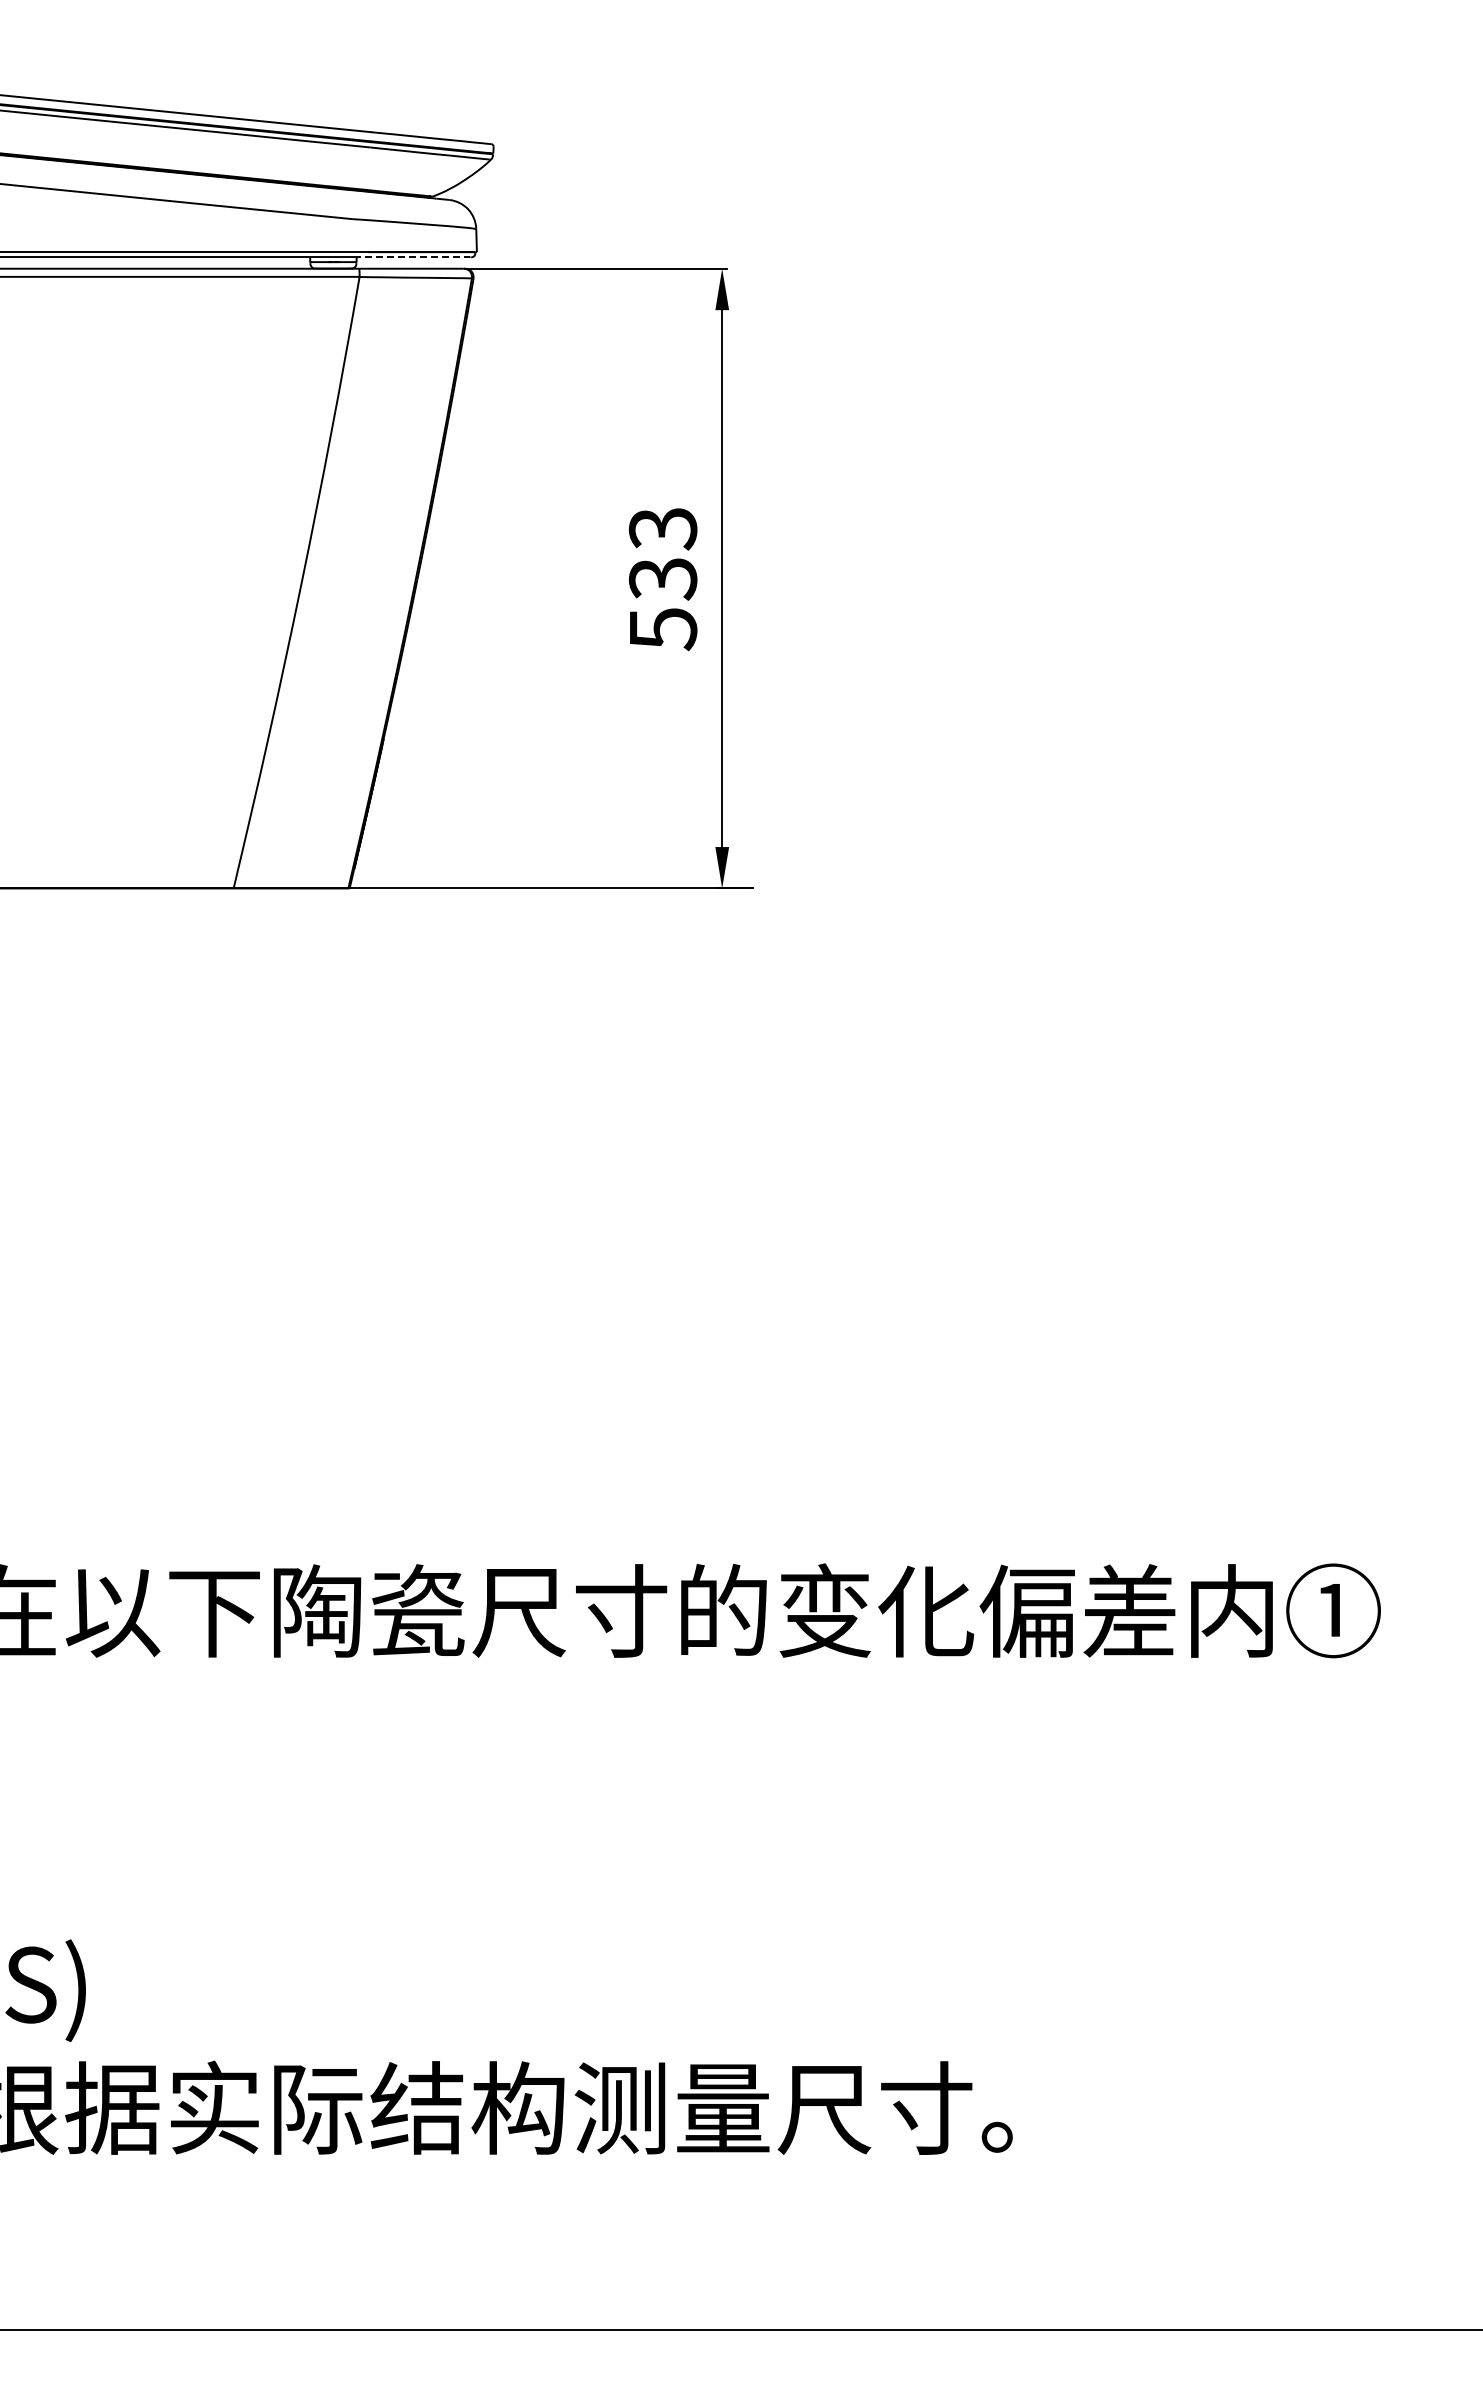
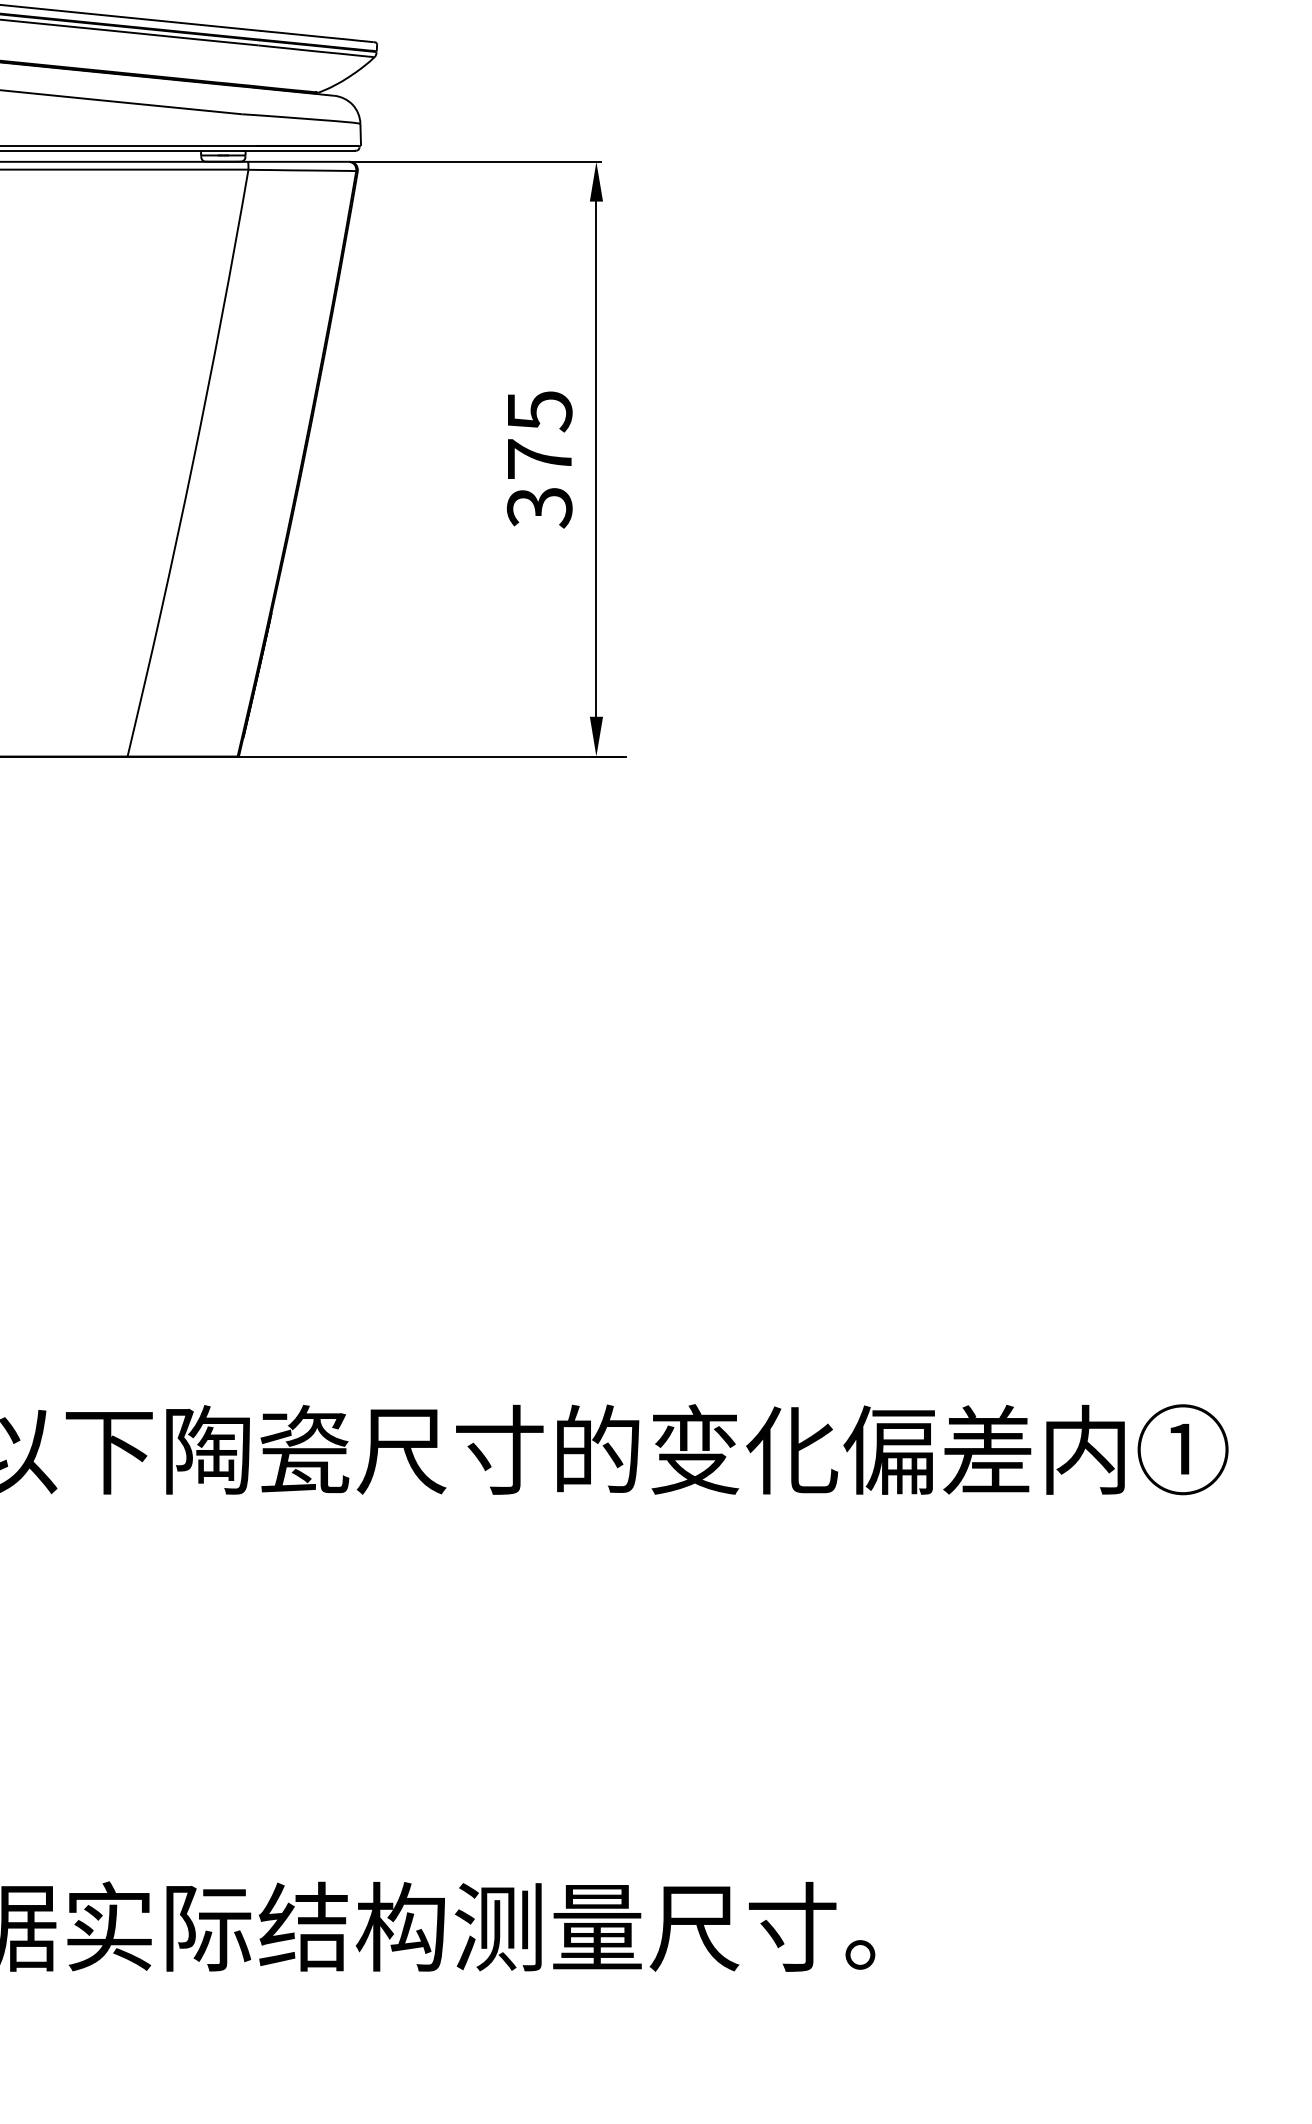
line: (412, 257) -> (299, 151), dashed -> solid
text: (662, 579) -> (539, 460), 533 -> 375

